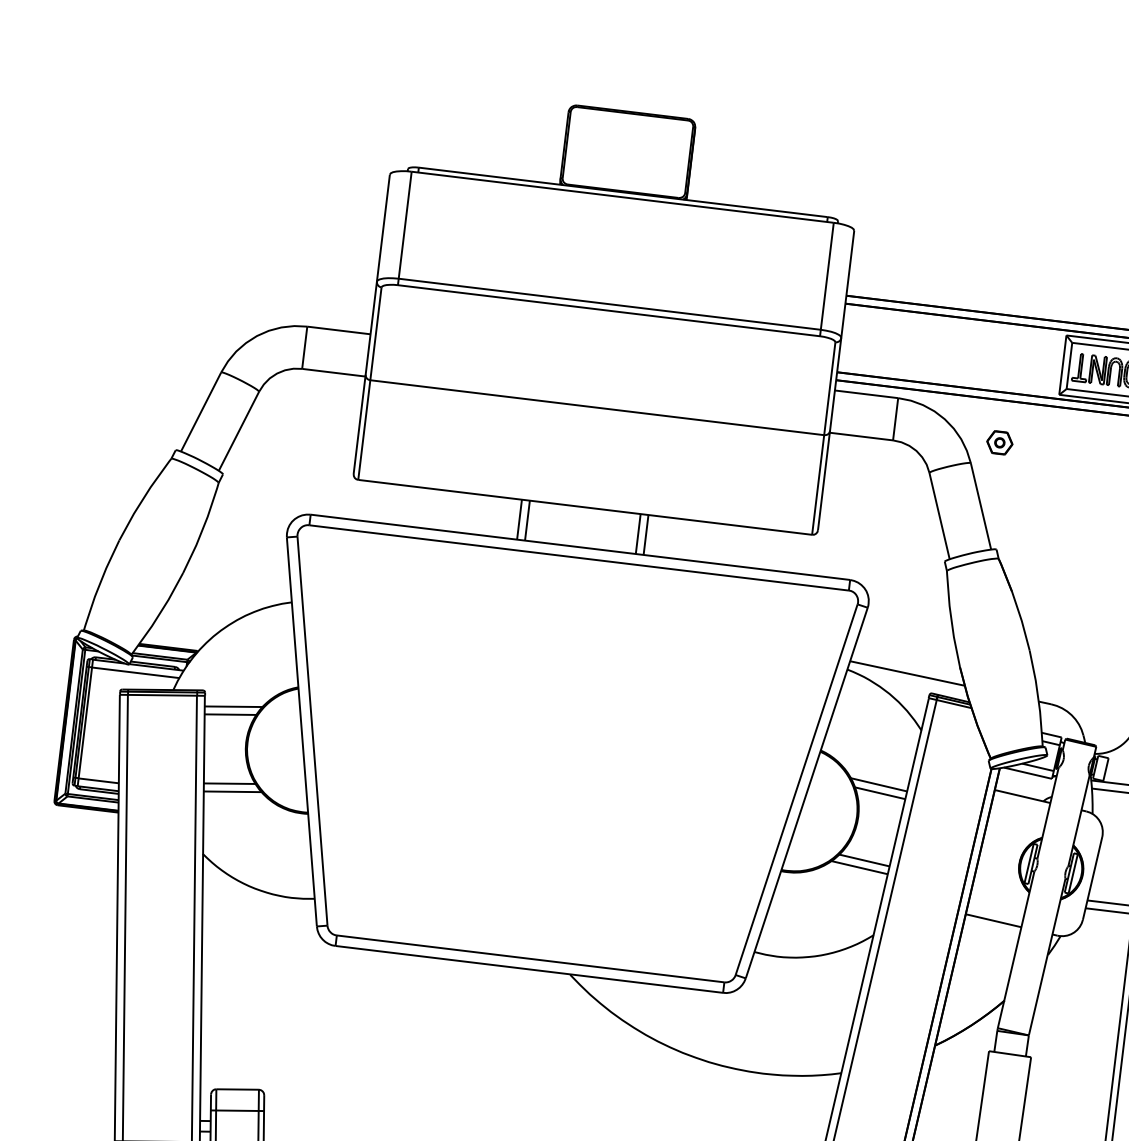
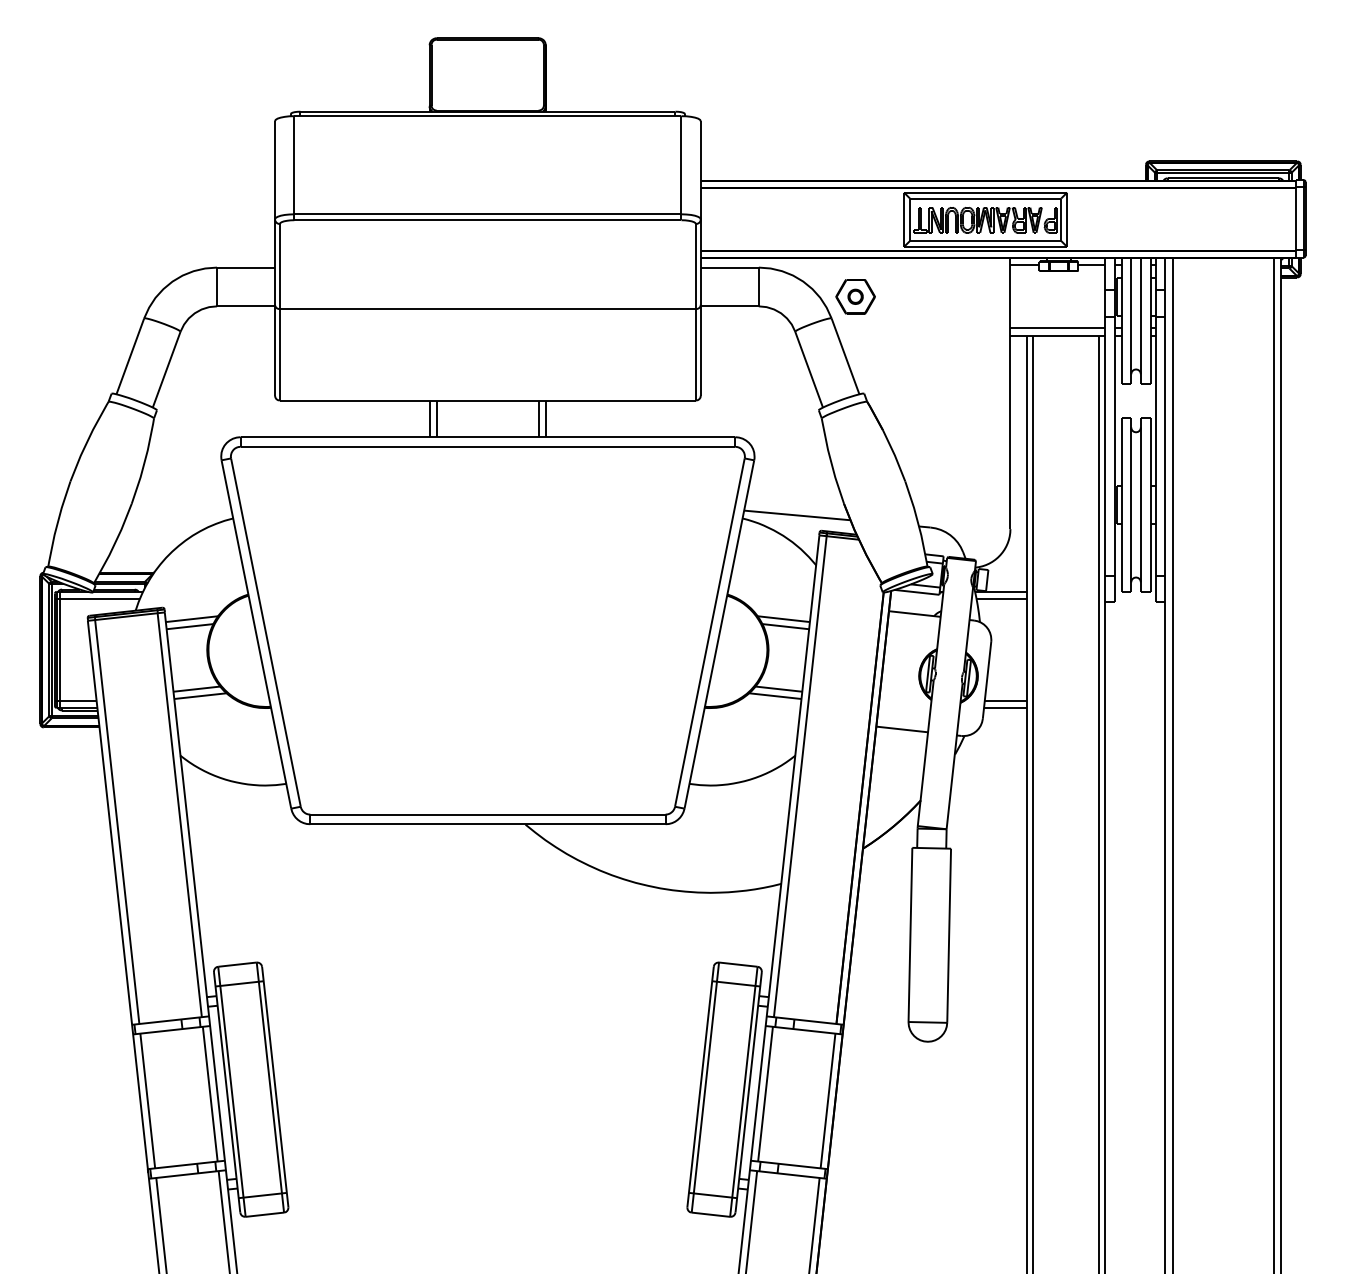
part: (999, 442) -> (855, 296), size x1.67

